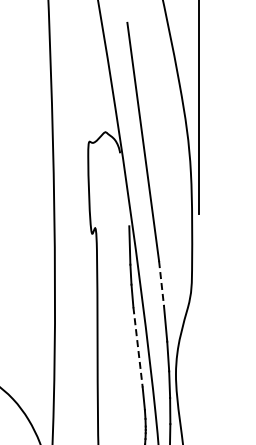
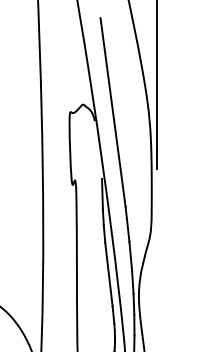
line: (161, 283) -> (127, 224), dashed -> solid
line: (138, 347) -> (109, 274), dashed -> solid

